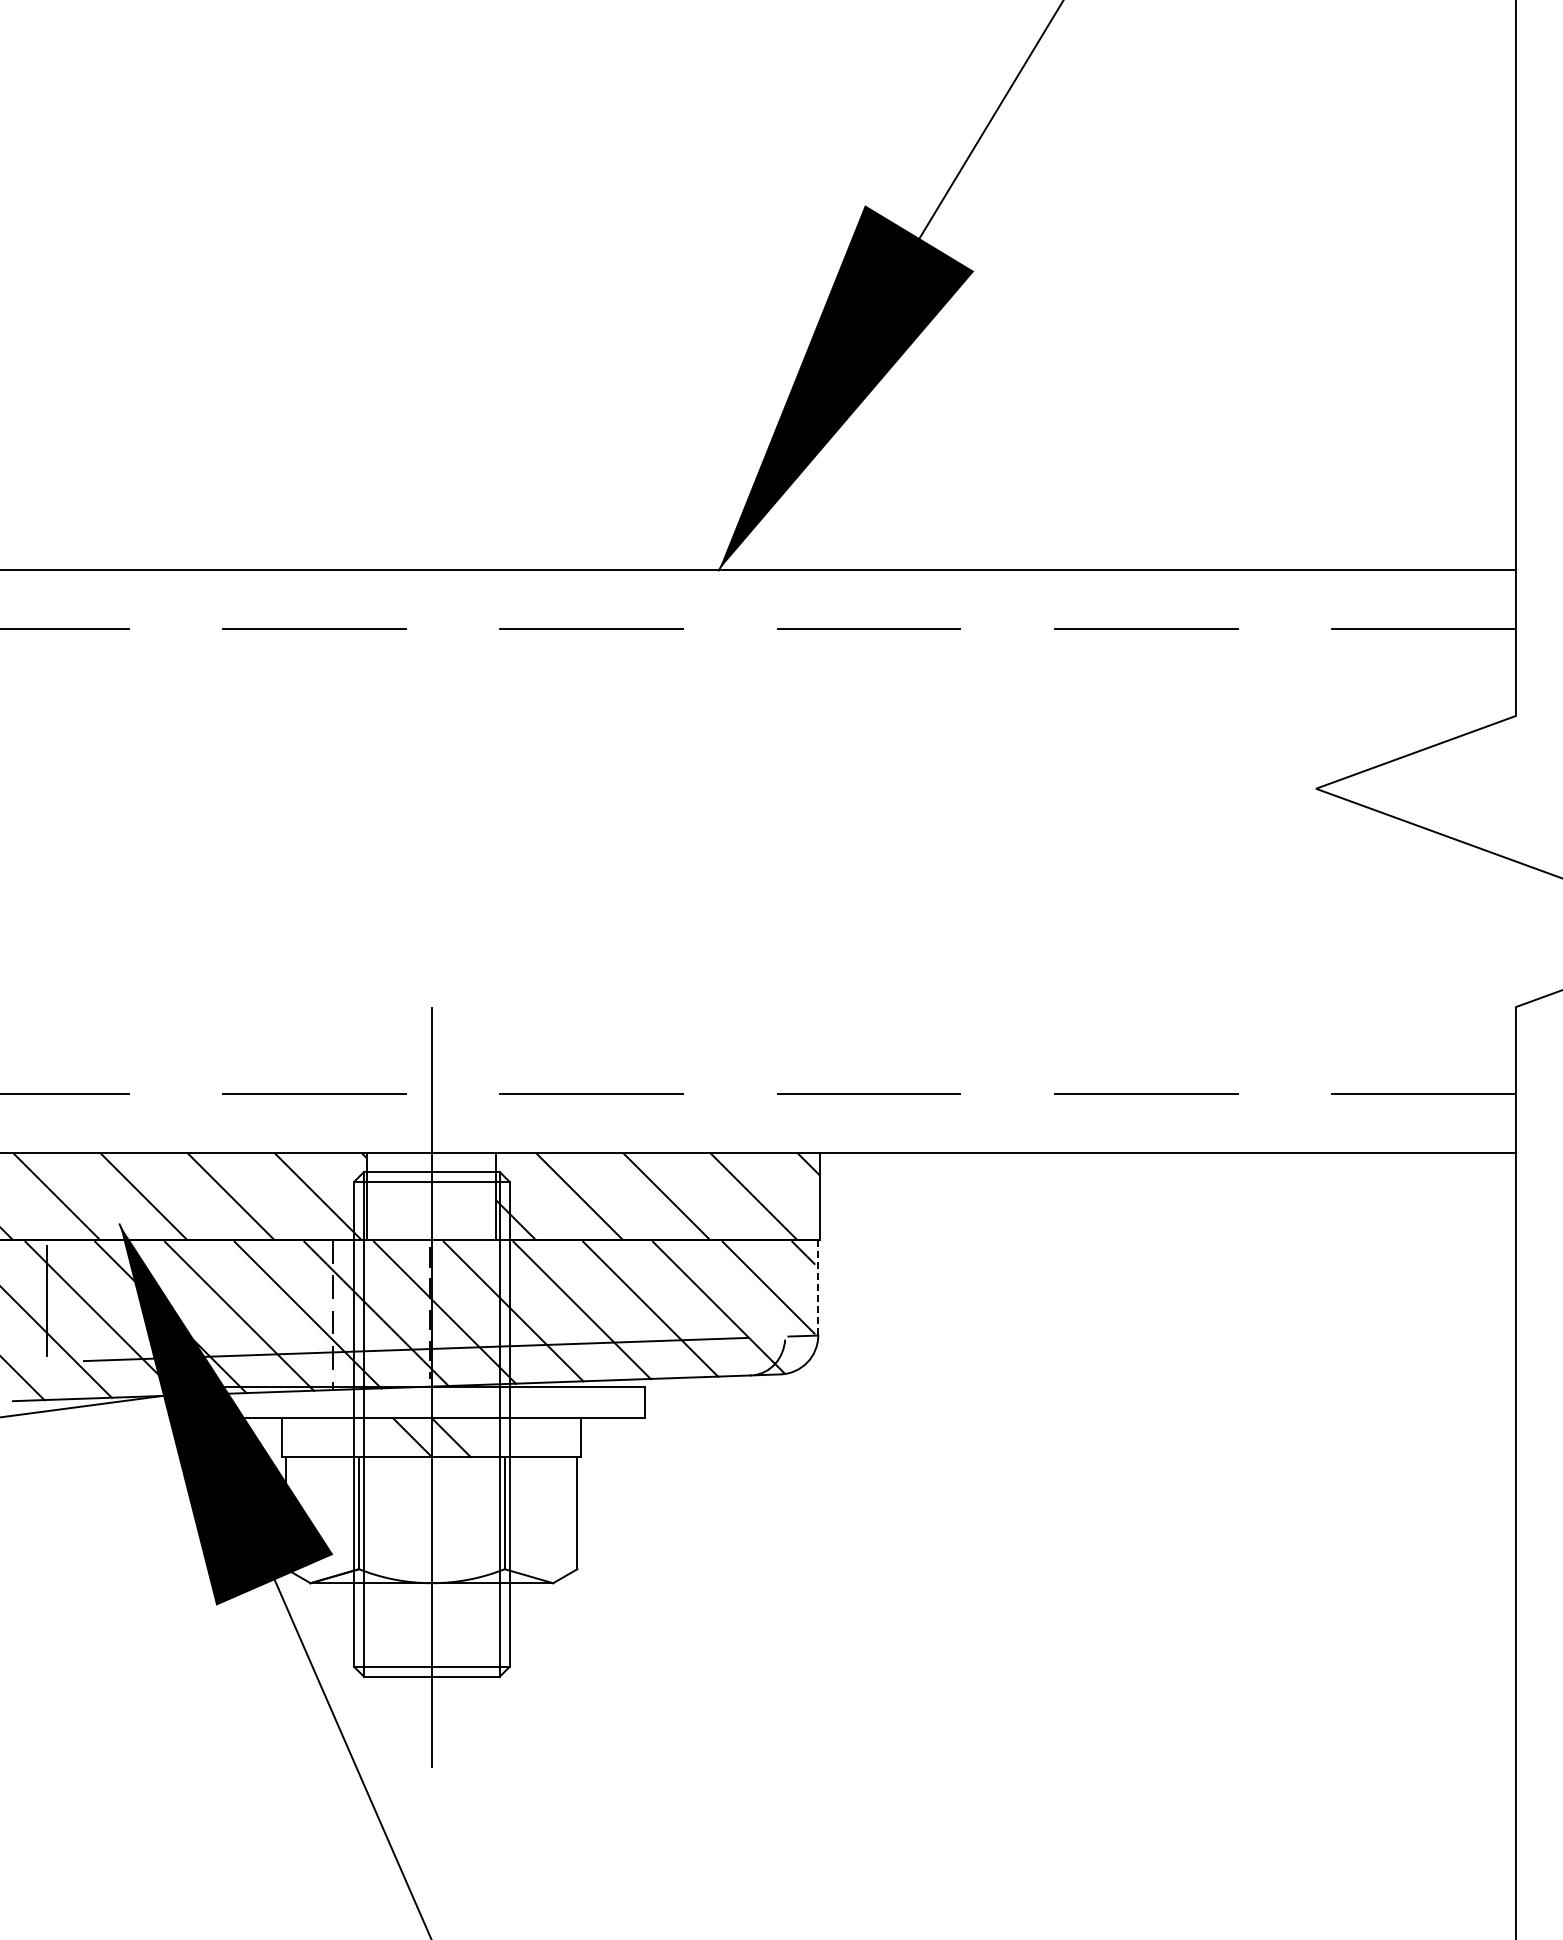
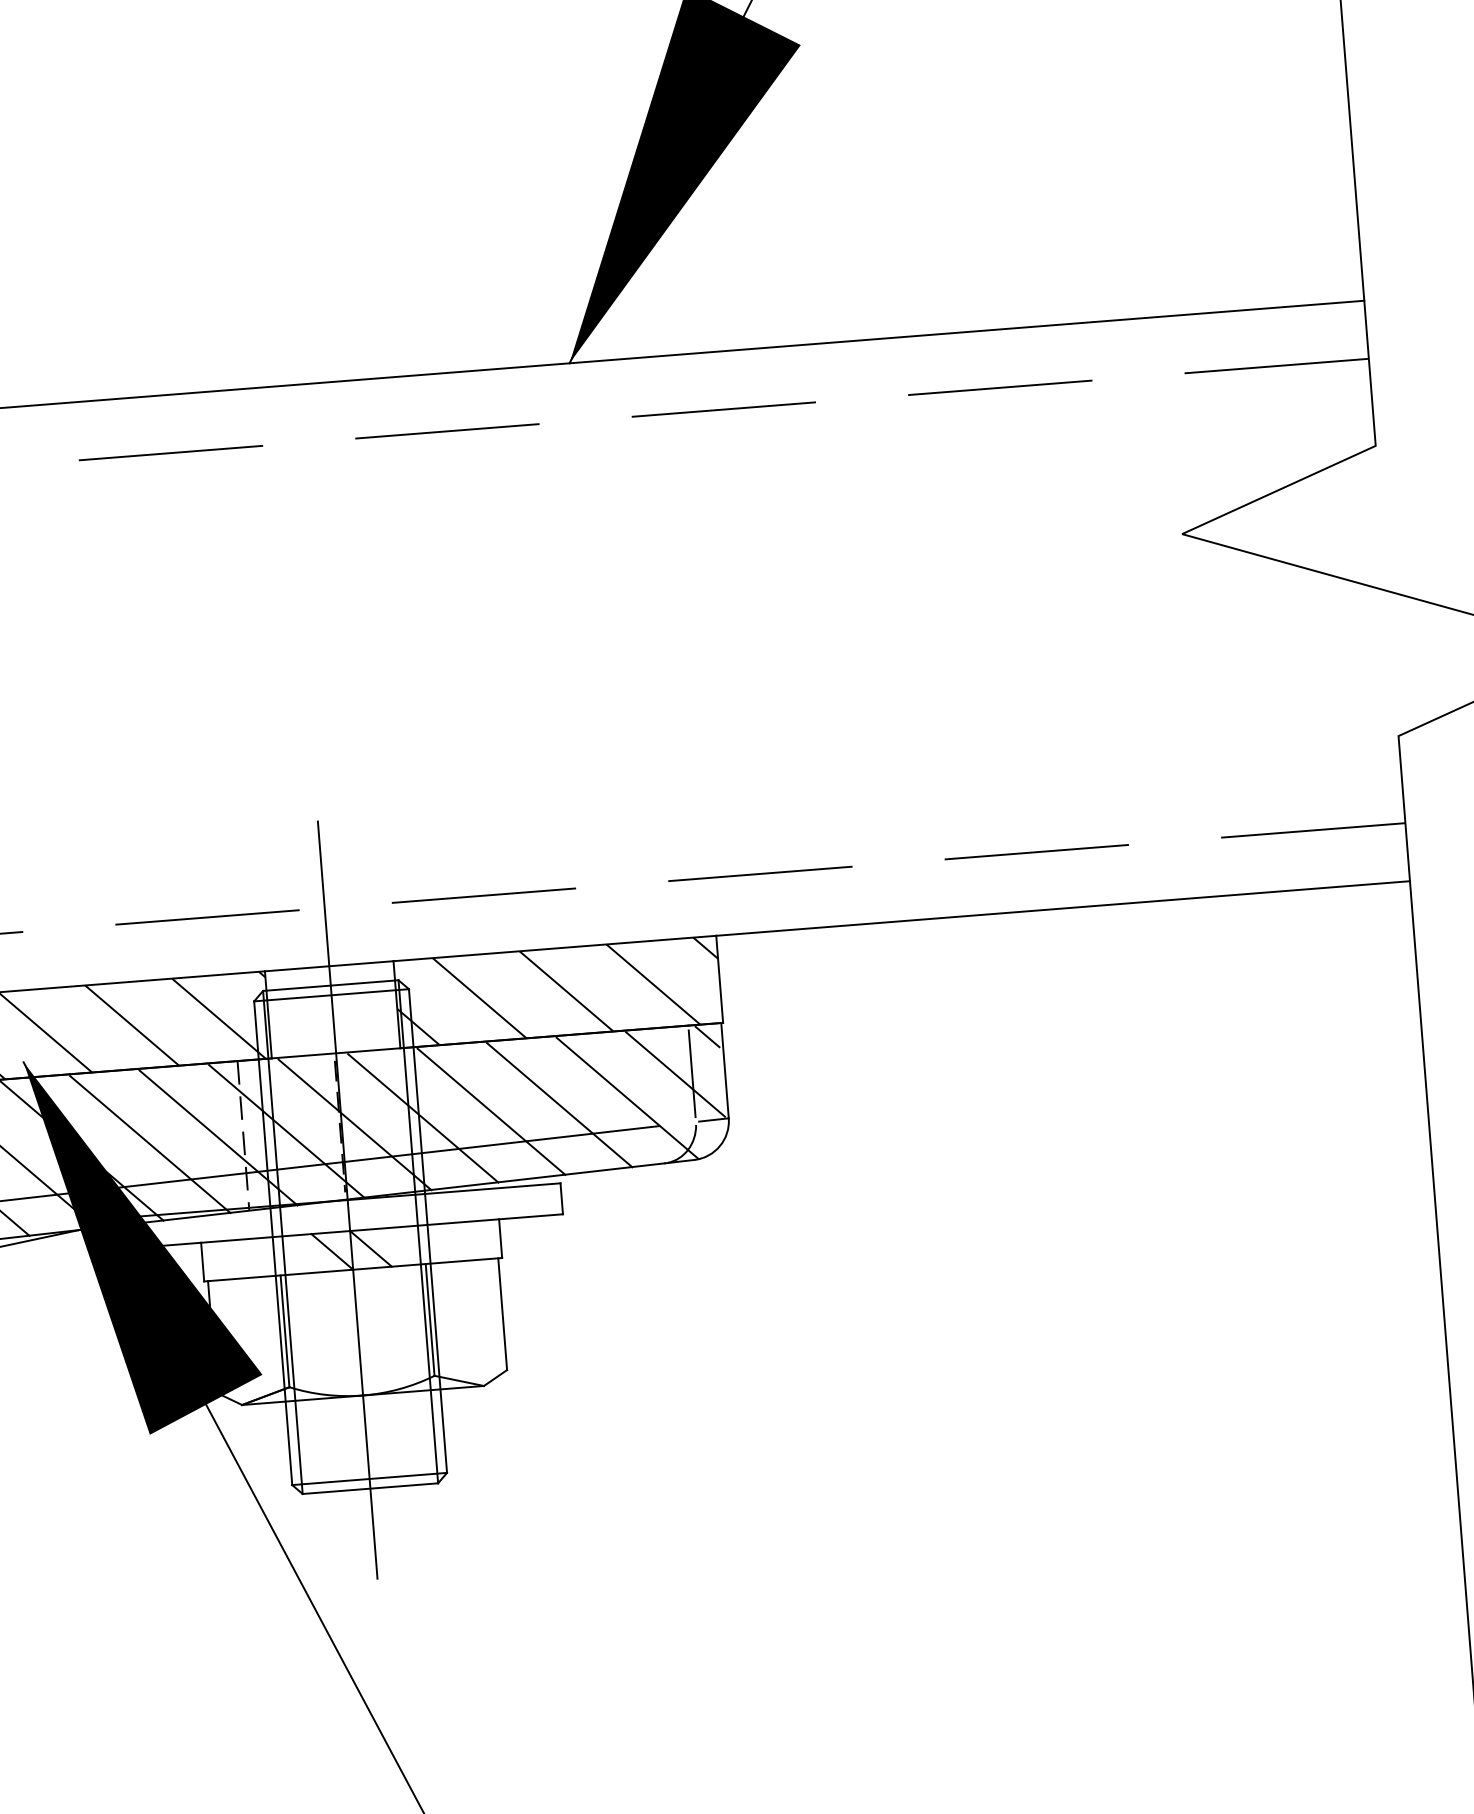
line: (785, 1287) -> (692, 1072), added
line: (818, 1287) -> (725, 1070), dashed -> solid

